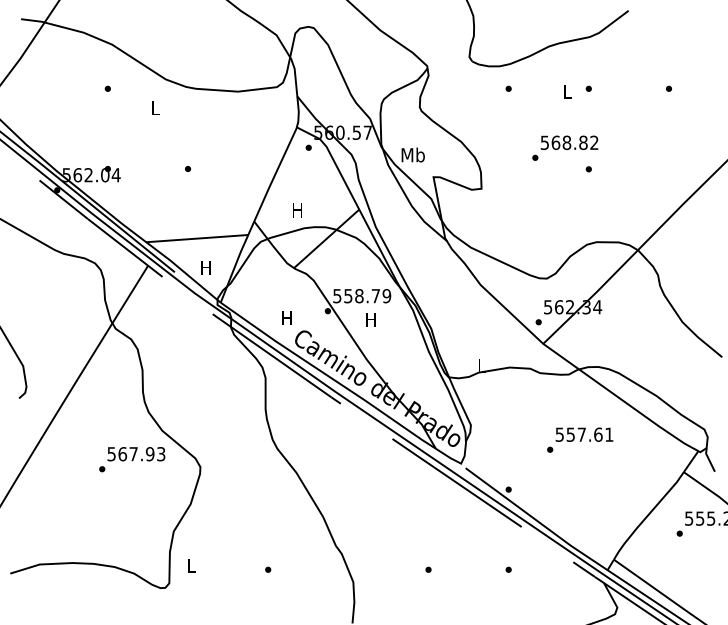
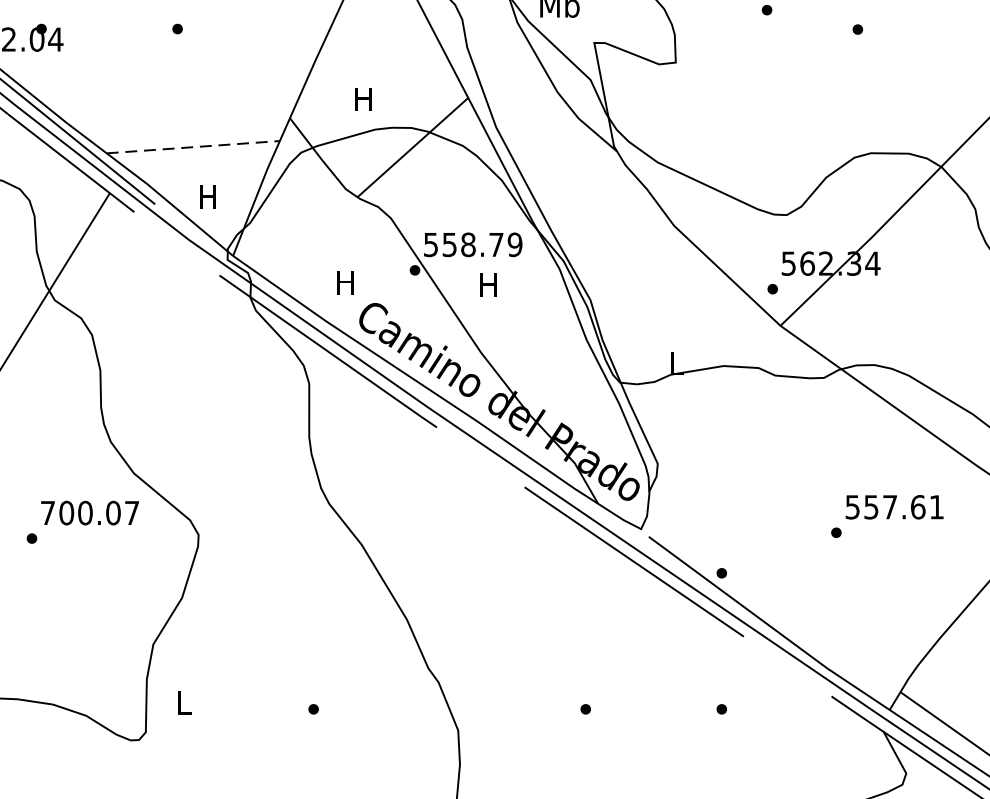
line: (197, 238) -> (193, 146), solid -> dashed
text: (580, 439) -> (887, 515), moved
text: (136, 454) -> (90, 513), 567.93 -> 700.07

